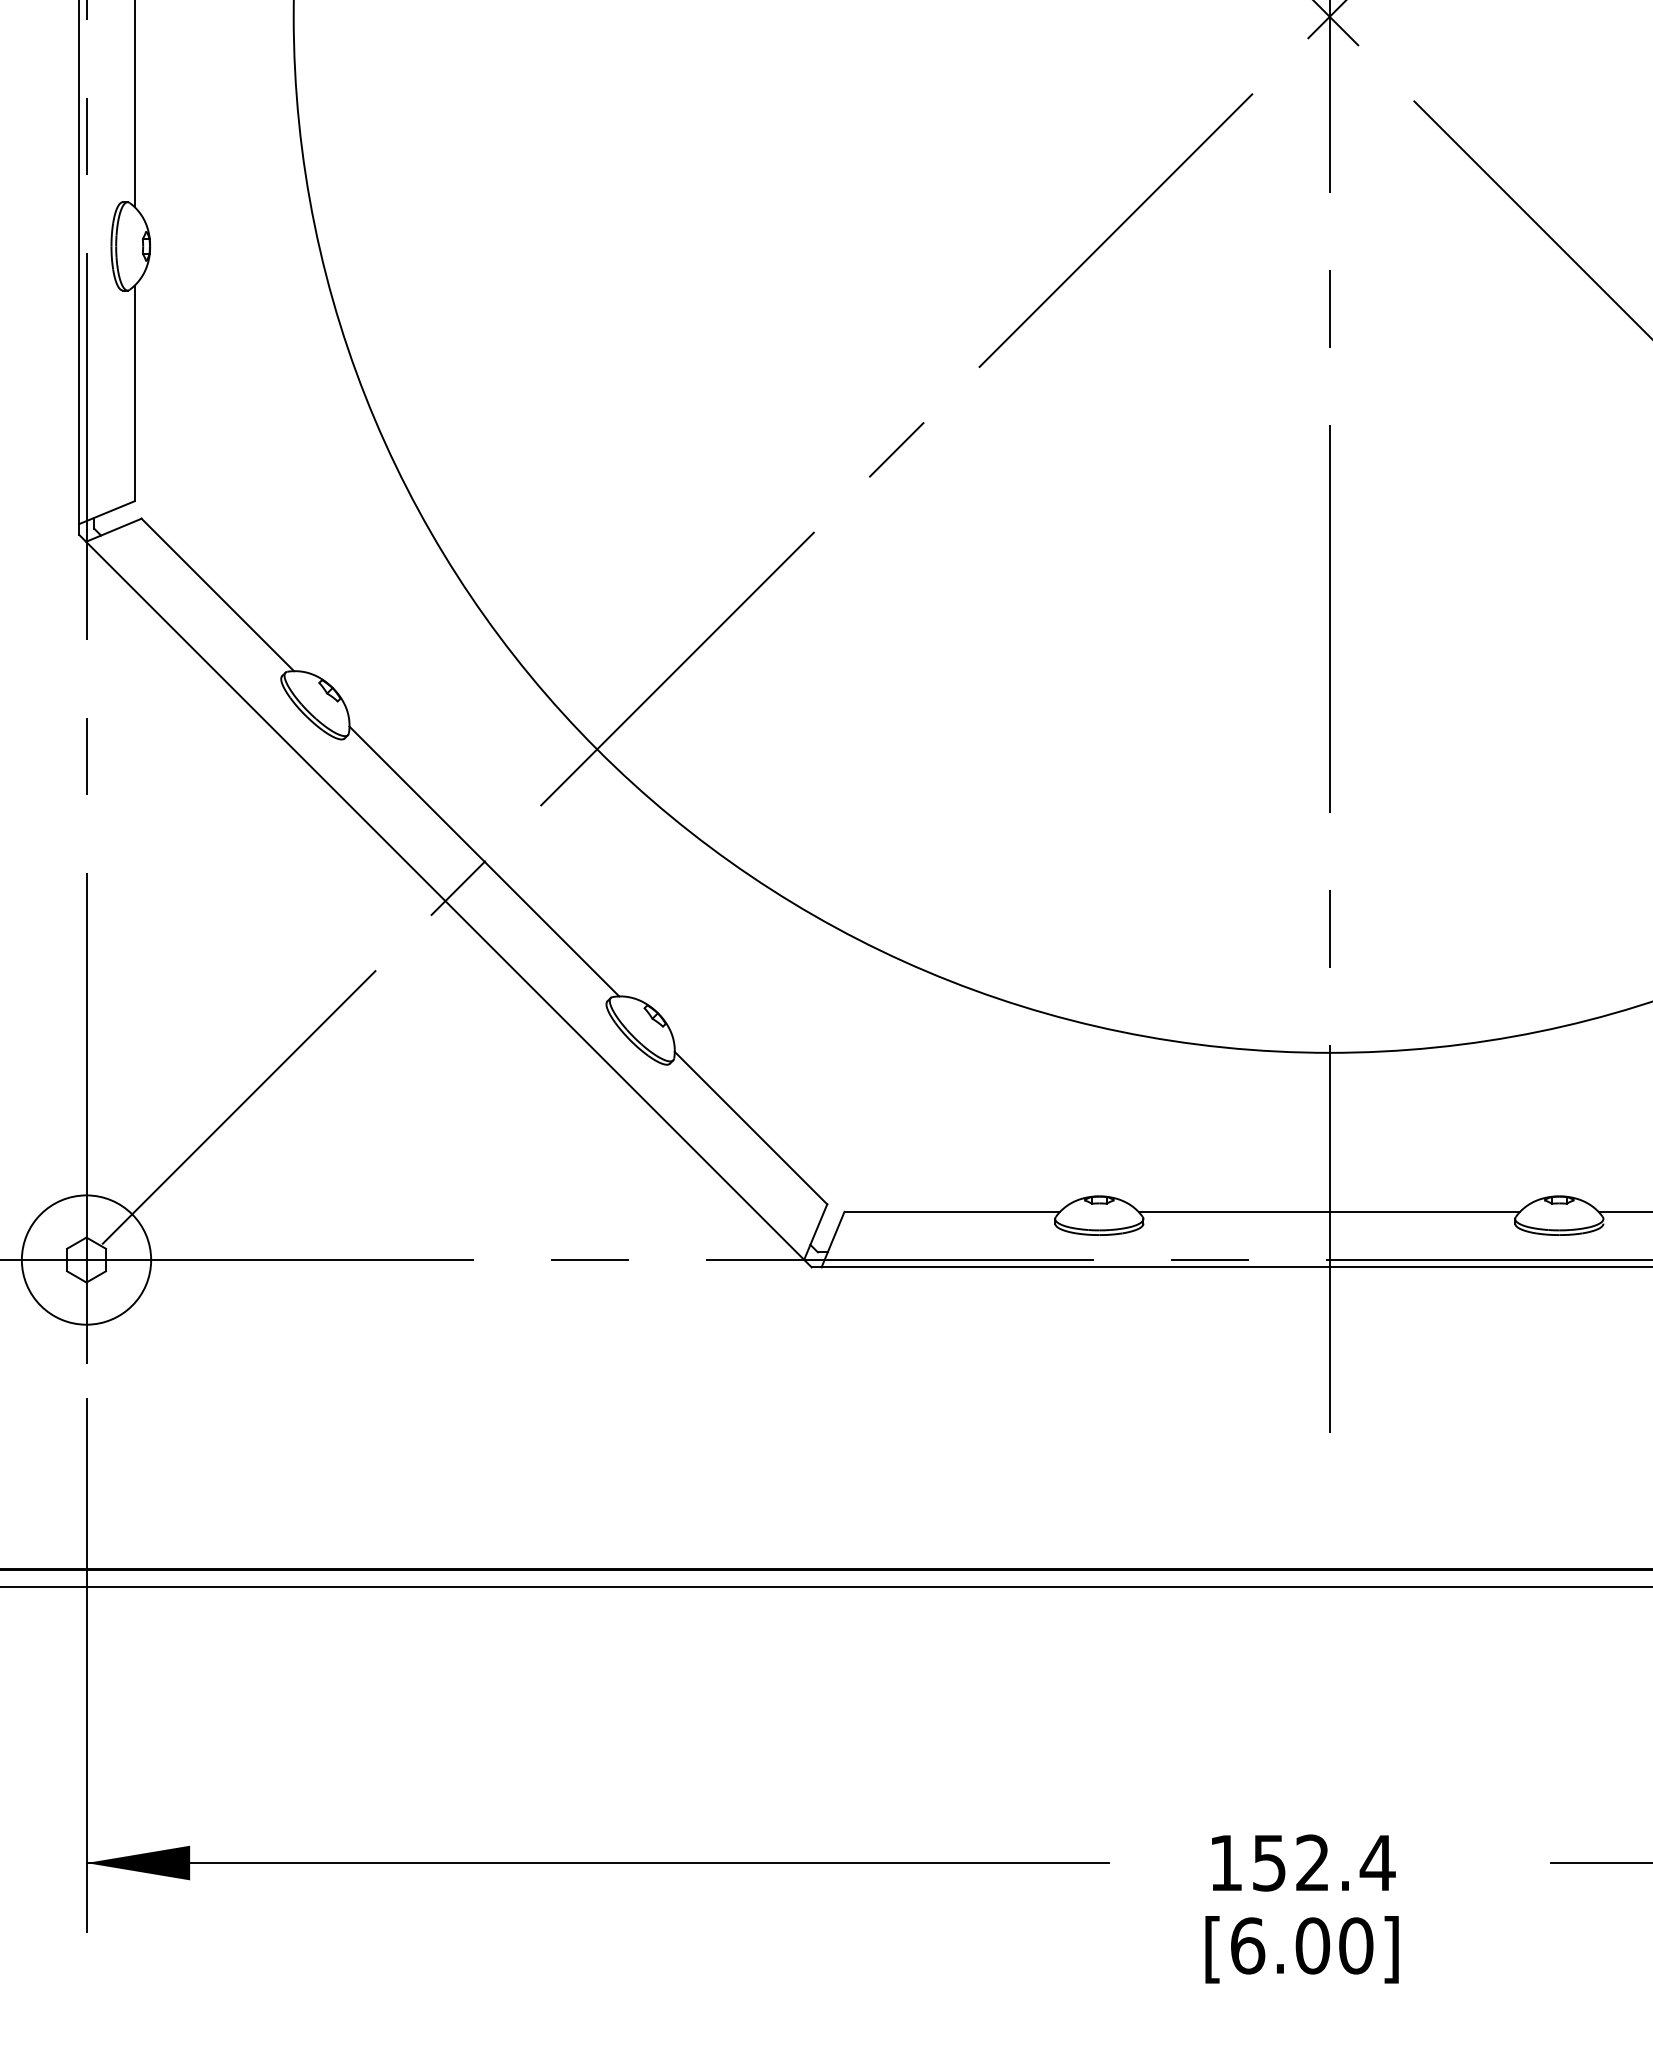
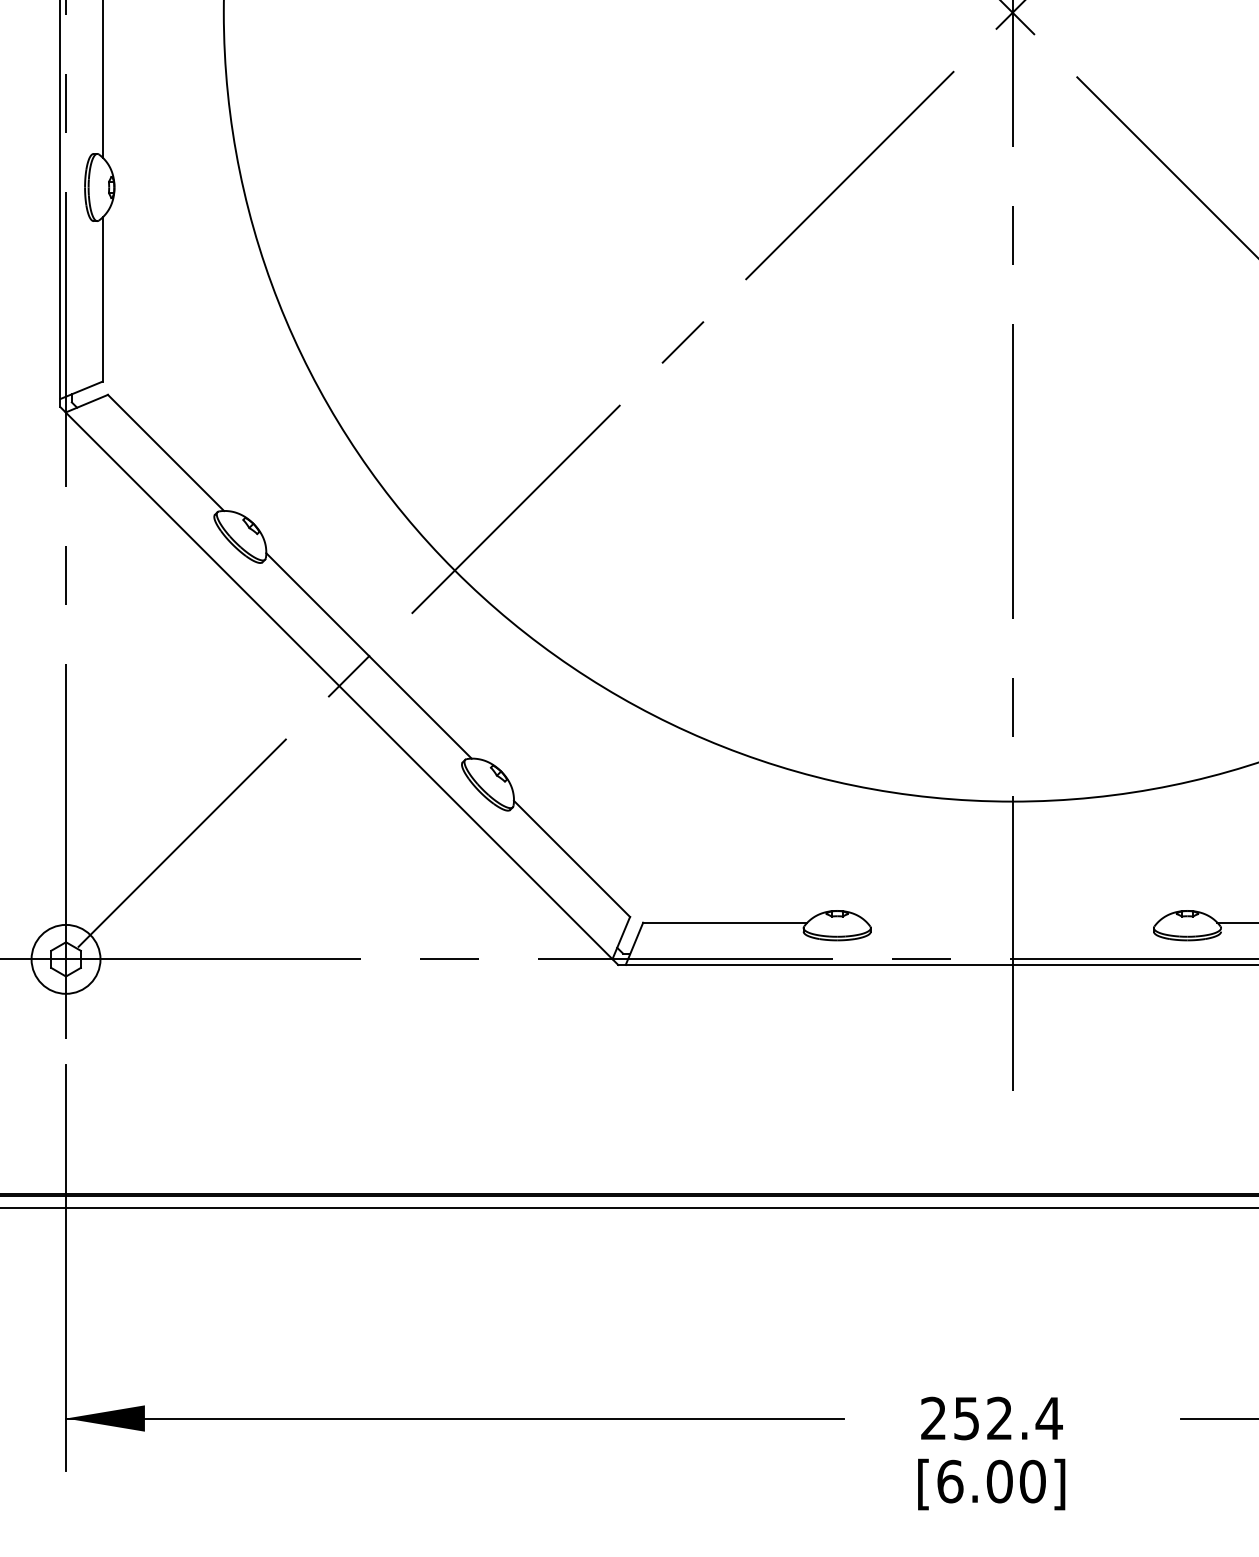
line: (1329, 1211) -> (1012, 922), removed
circle: (85, 1260) -> (65, 959), size x0.7
text: (1225, 1861) -> (933, 1417), 152.4 -> 252.4

